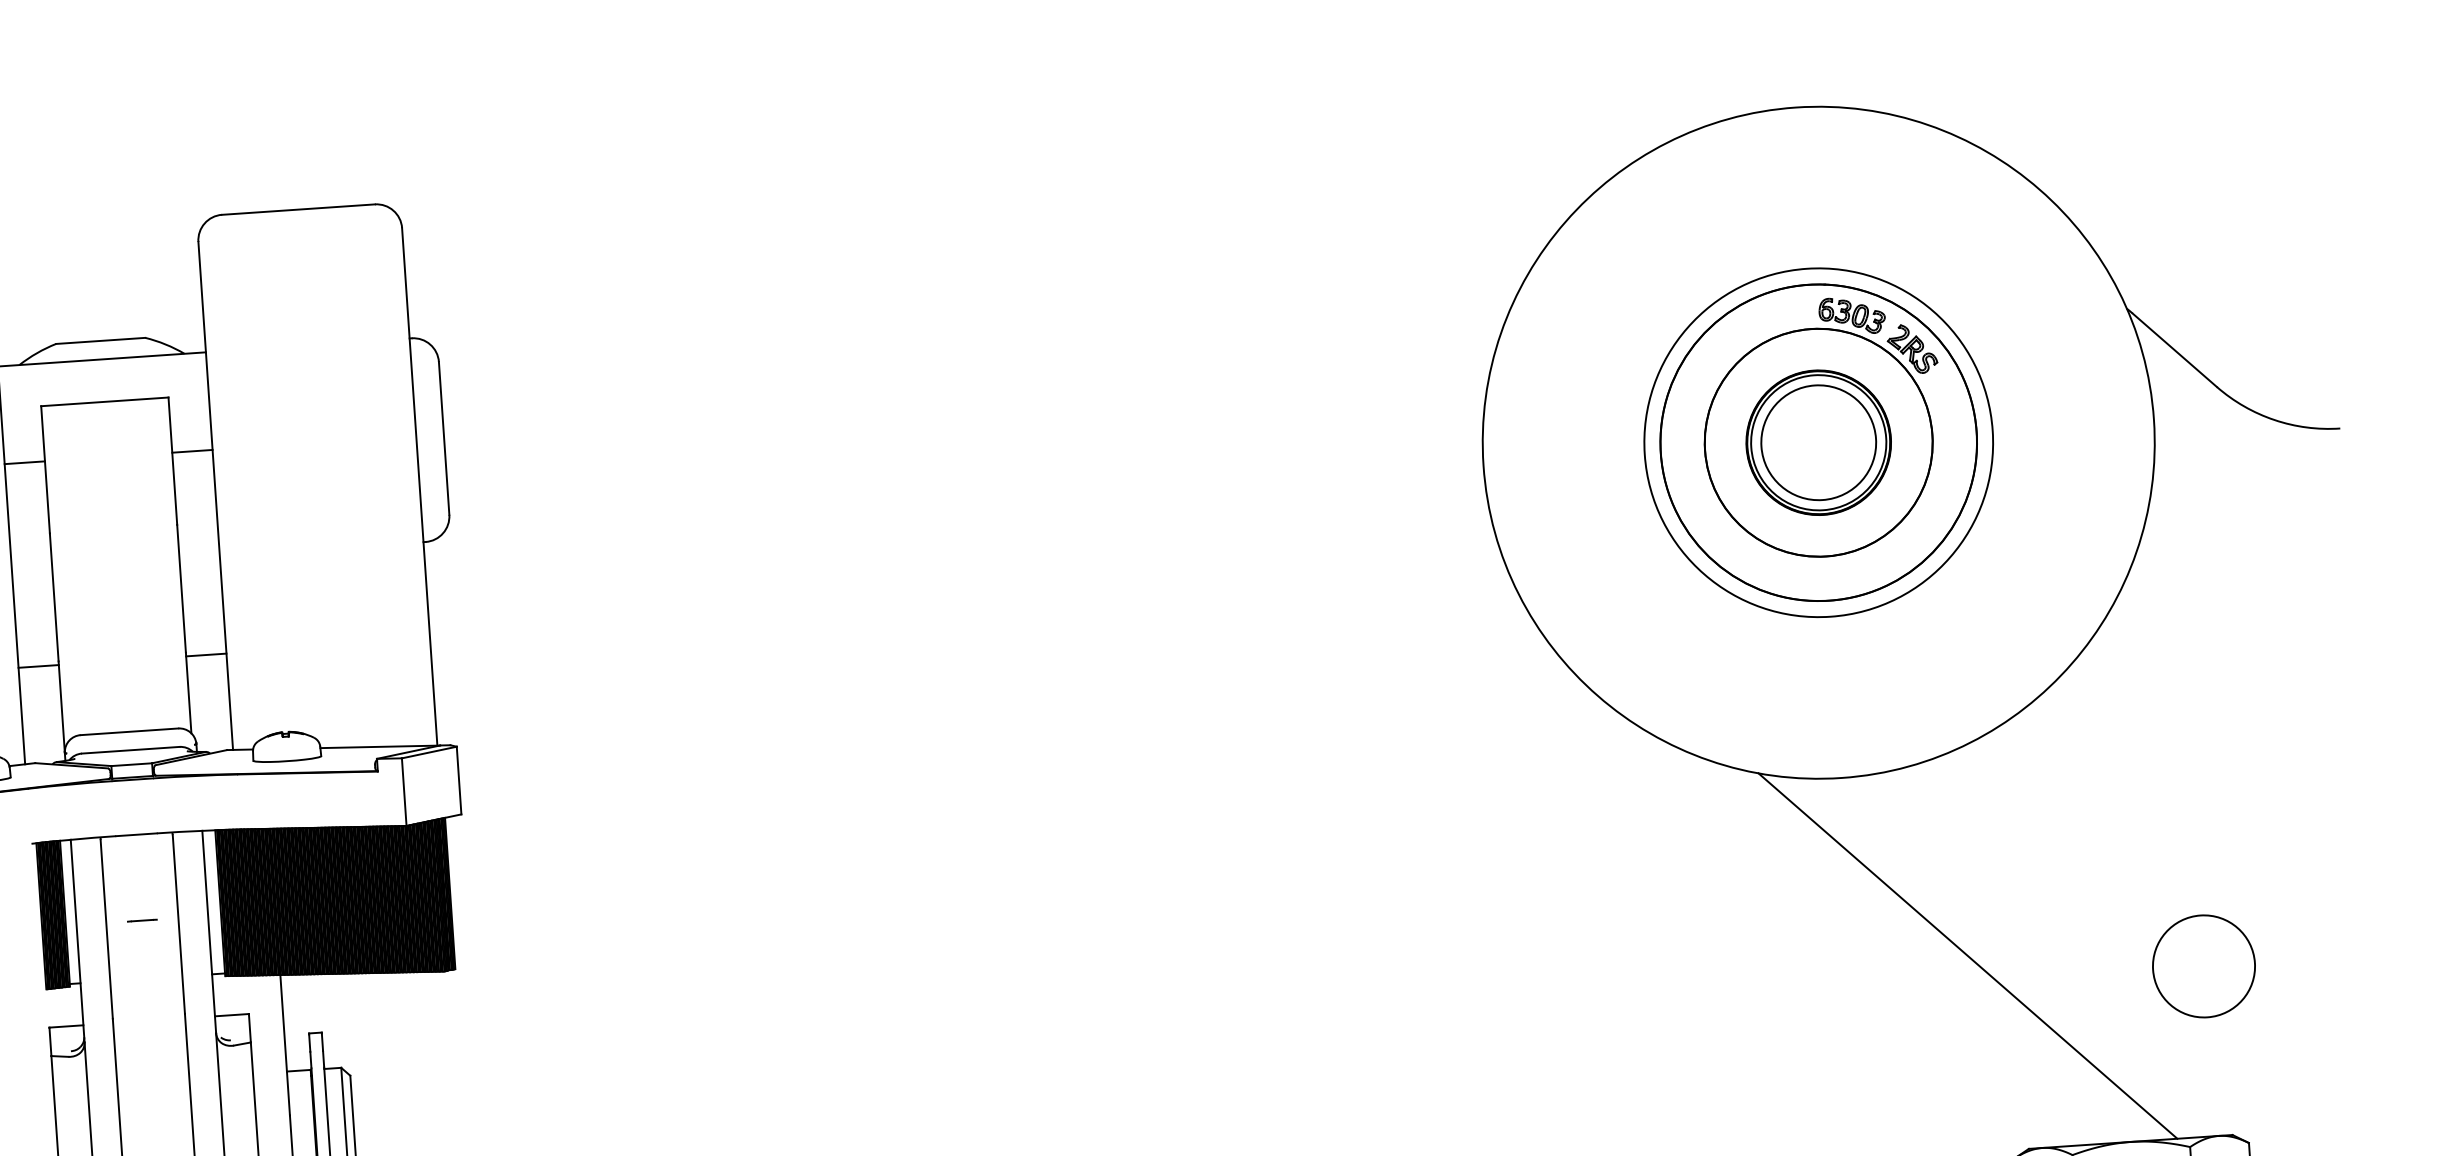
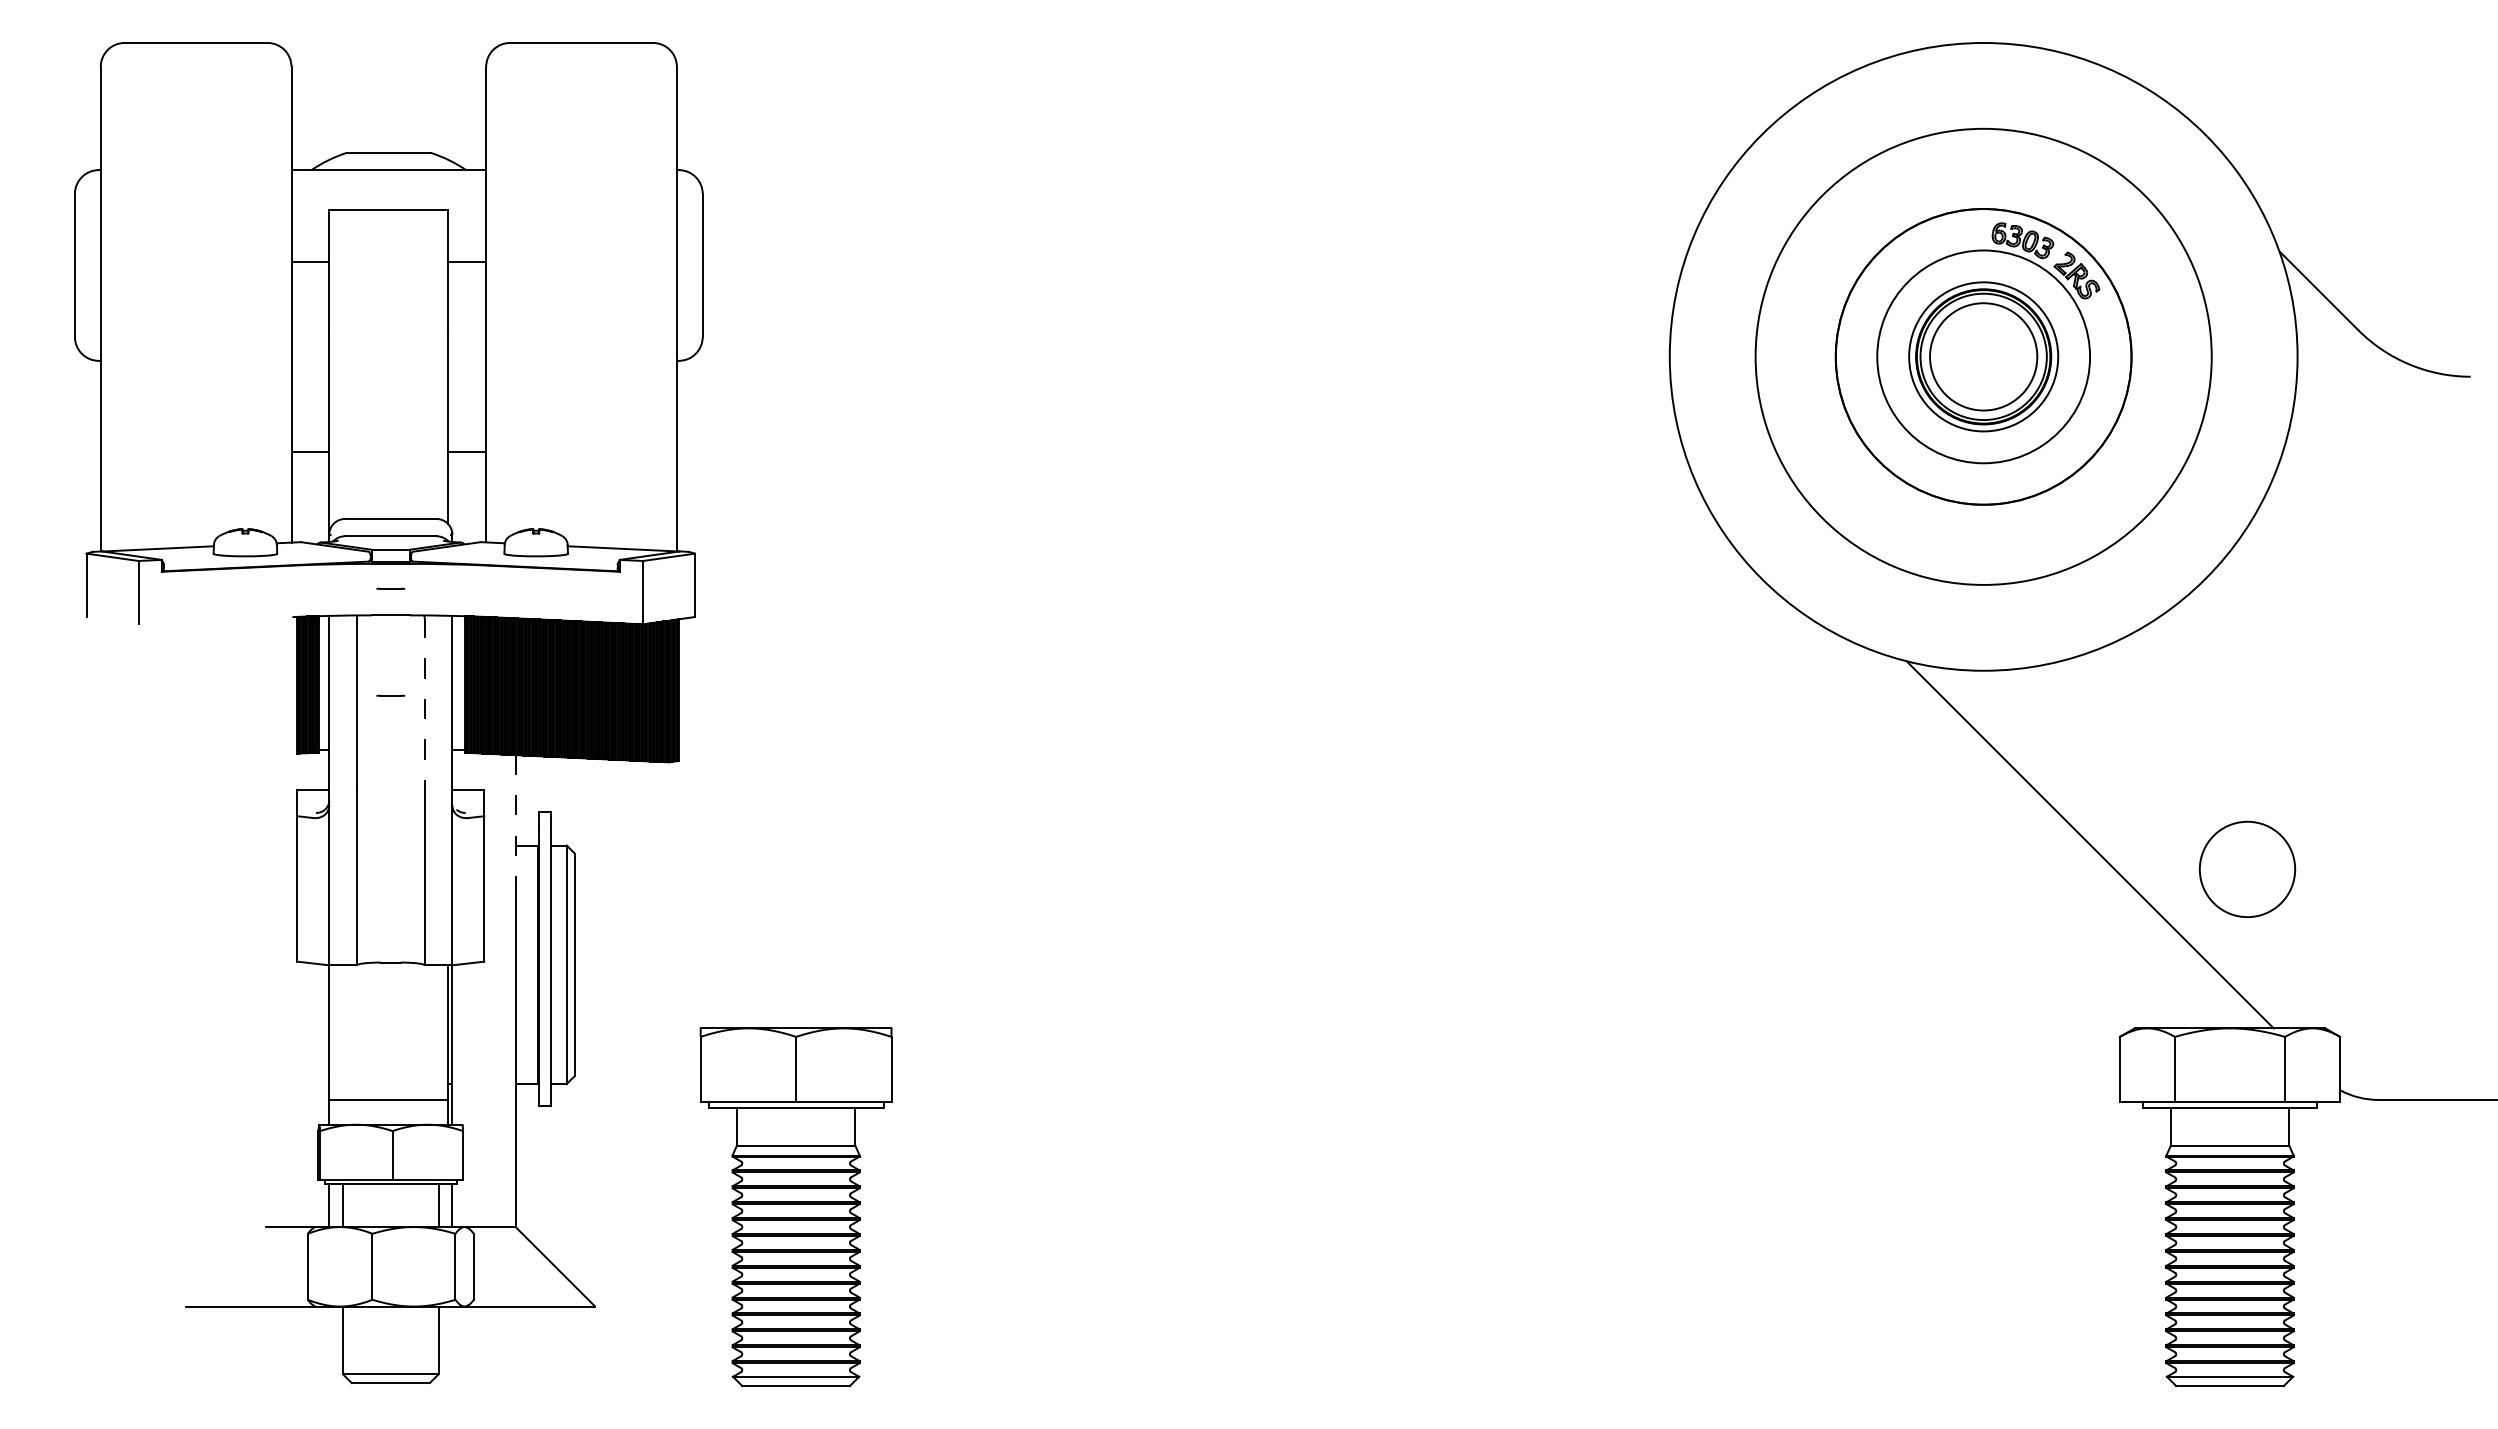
circle: (1818, 442) -> (1983, 356), size x0.7
circle: (1818, 442) -> (1983, 356), size x1.4
line: (134, 806) -> (390, 588), added
line: (178, 924) -> (424, 701), solid -> dashed
circle: (2203, 965) -> (2247, 868), moved
line: (284, 1044) -> (515, 820), solid -> dashed

